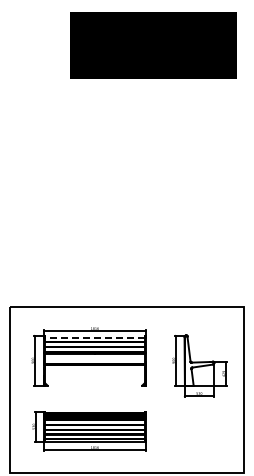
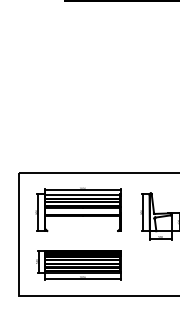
line: (94, 337) -> (82, 195), dashed -> solid

